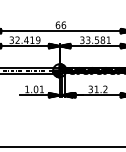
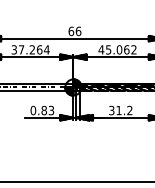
text: (27, 39) -> (33, 49), 32.419 -> 37.264
text: (95, 39) -> (117, 49), 33.581 -> 45.062
text: (34, 89) -> (42, 110), 1.01 -> 0.83

